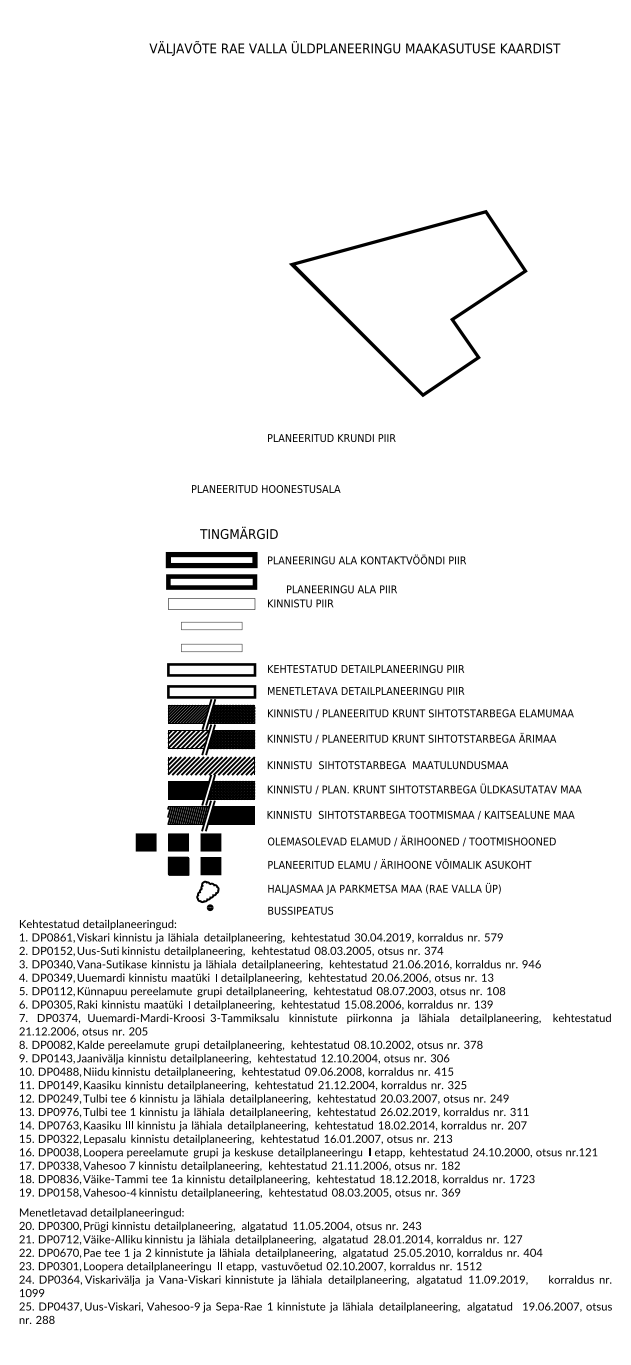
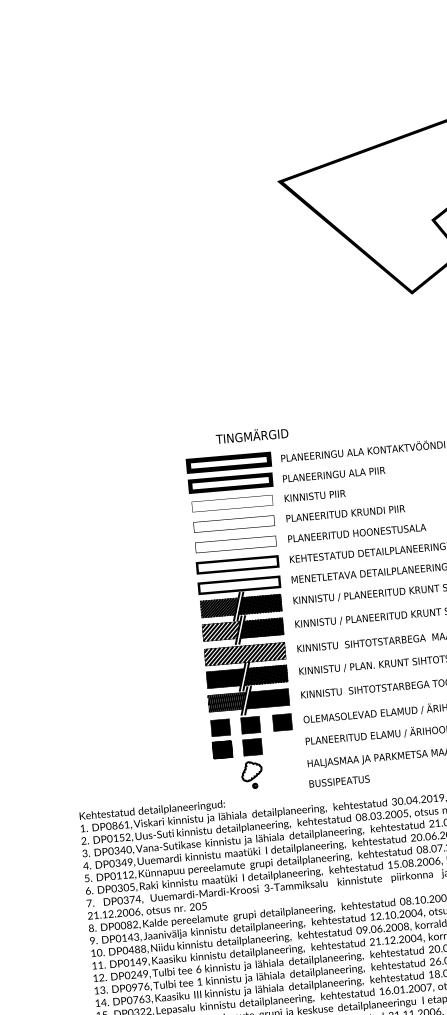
text: (331, 437) -> (345, 513), moved
text: (266, 488) -> (357, 532), moved
text: (341, 589) -> (333, 474), moved
part: (211, 625) -> (233, 523), size x1.43
part: (211, 647) -> (235, 544), size x1.43
part: (145, 842) -> (281, 722), moved

